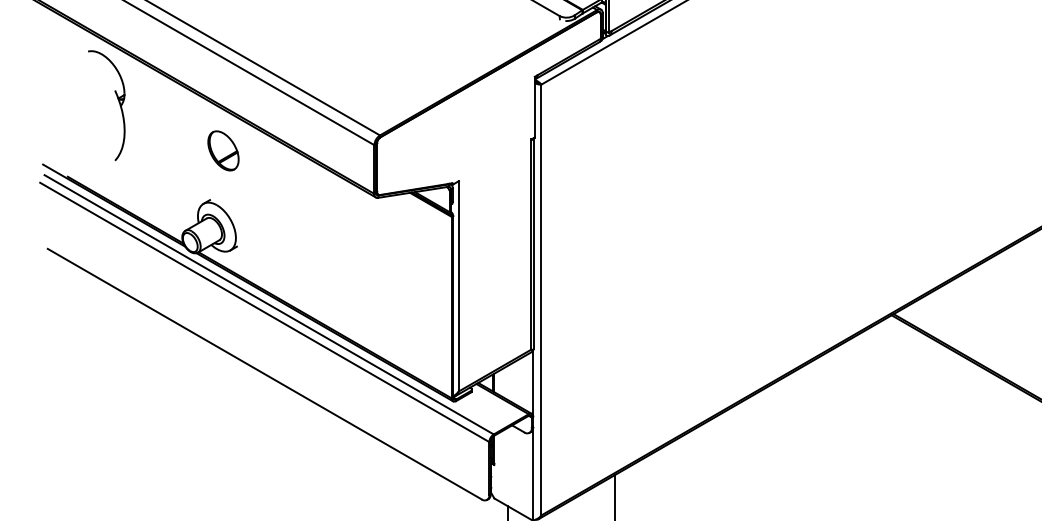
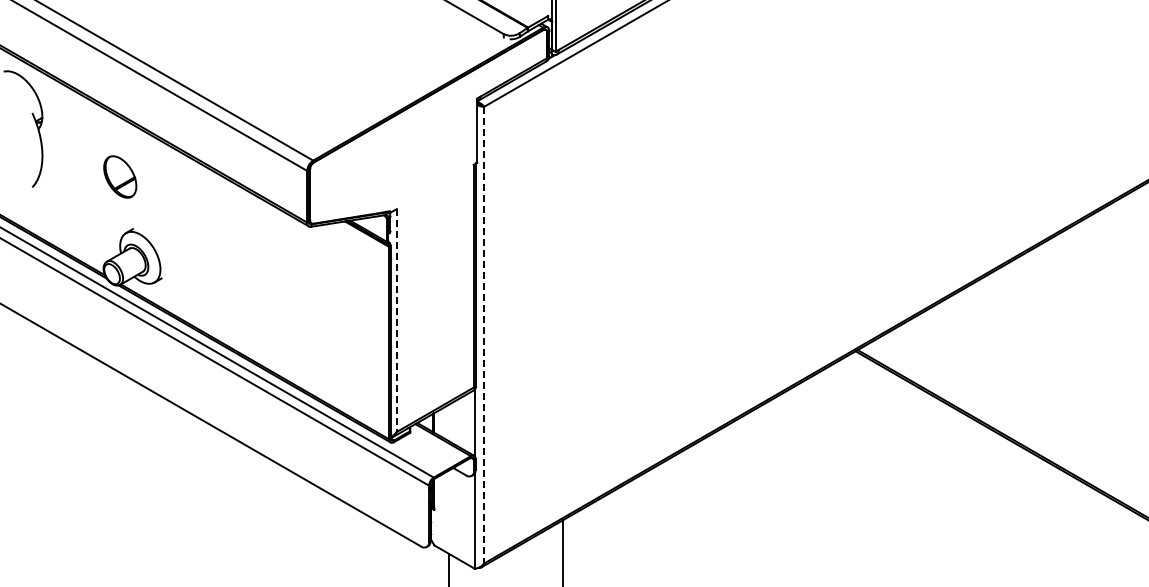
part: (223, 150) -> (120, 176), moved
line: (458, 287) -> (396, 321), solid -> dashed
line: (541, 300) -> (484, 335), solid -> dashed

